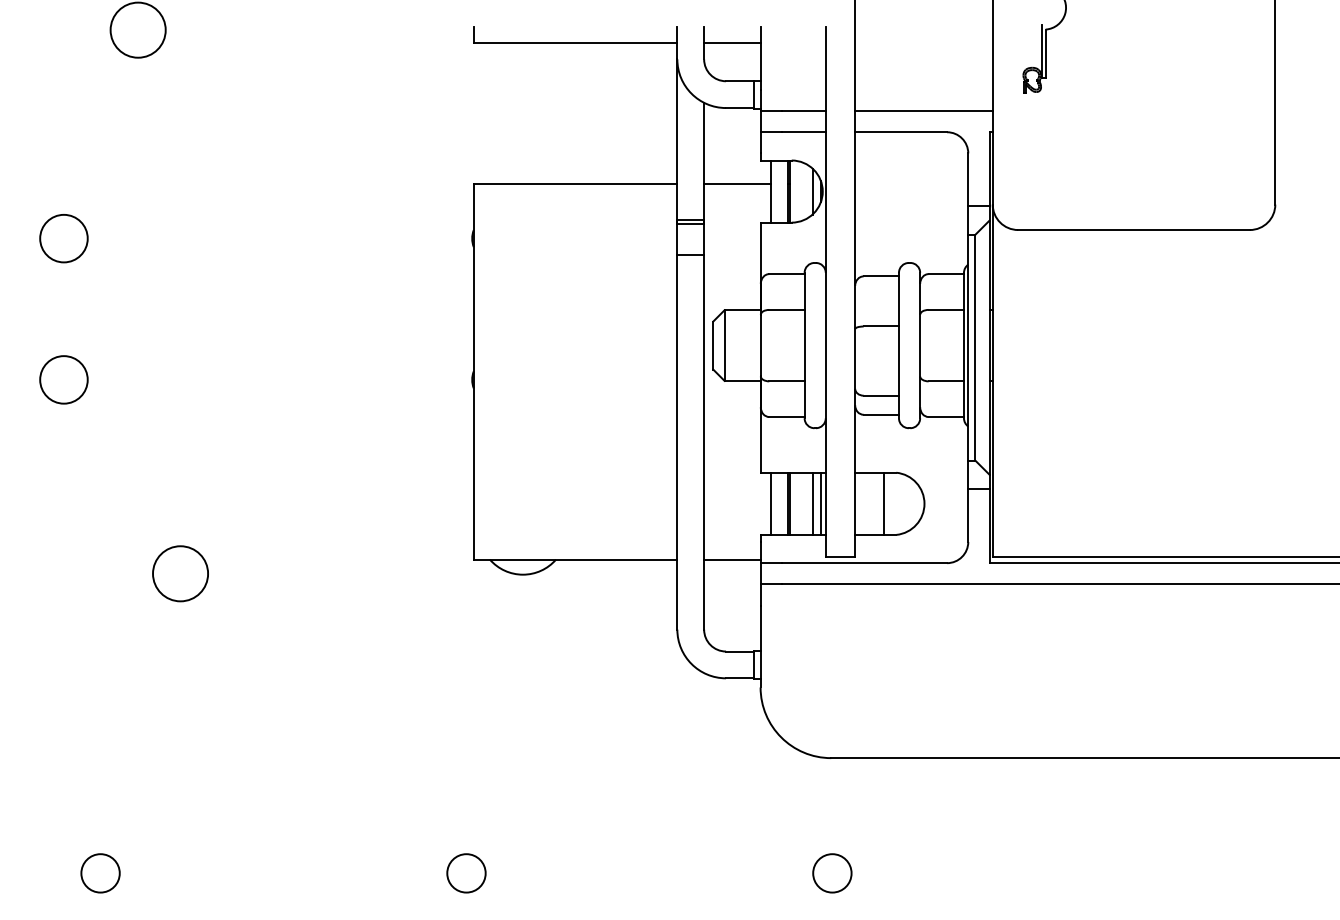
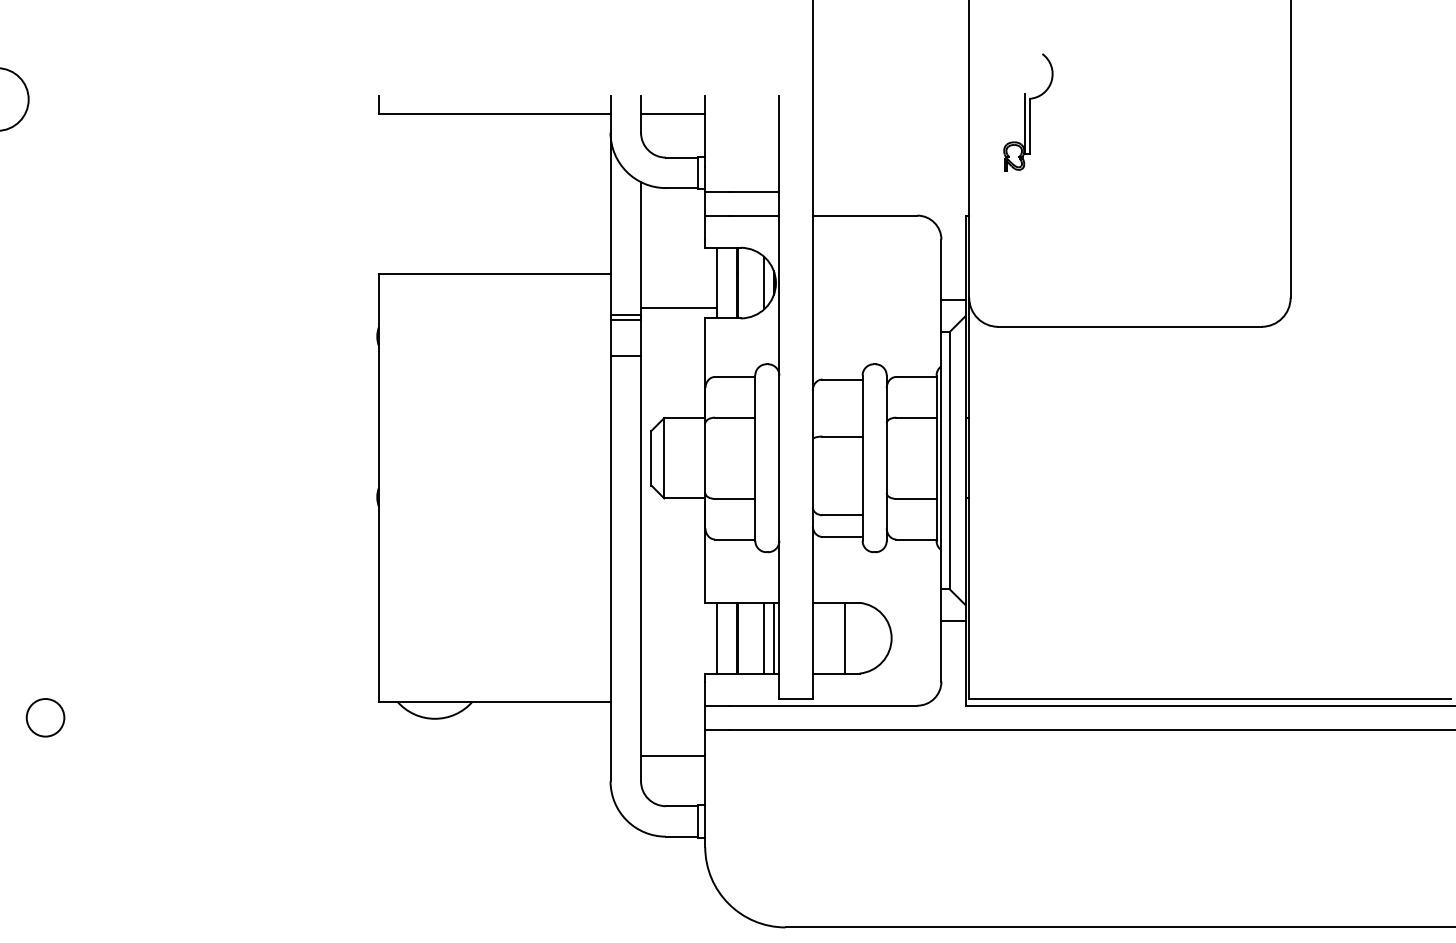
line: (923, 111) -> (890, 192), removed
line: (737, 183) -> (678, 308), moved
line: (732, 559) -> (673, 756), moved
circle: (180, 573) -> (45, 717), size x0.6

